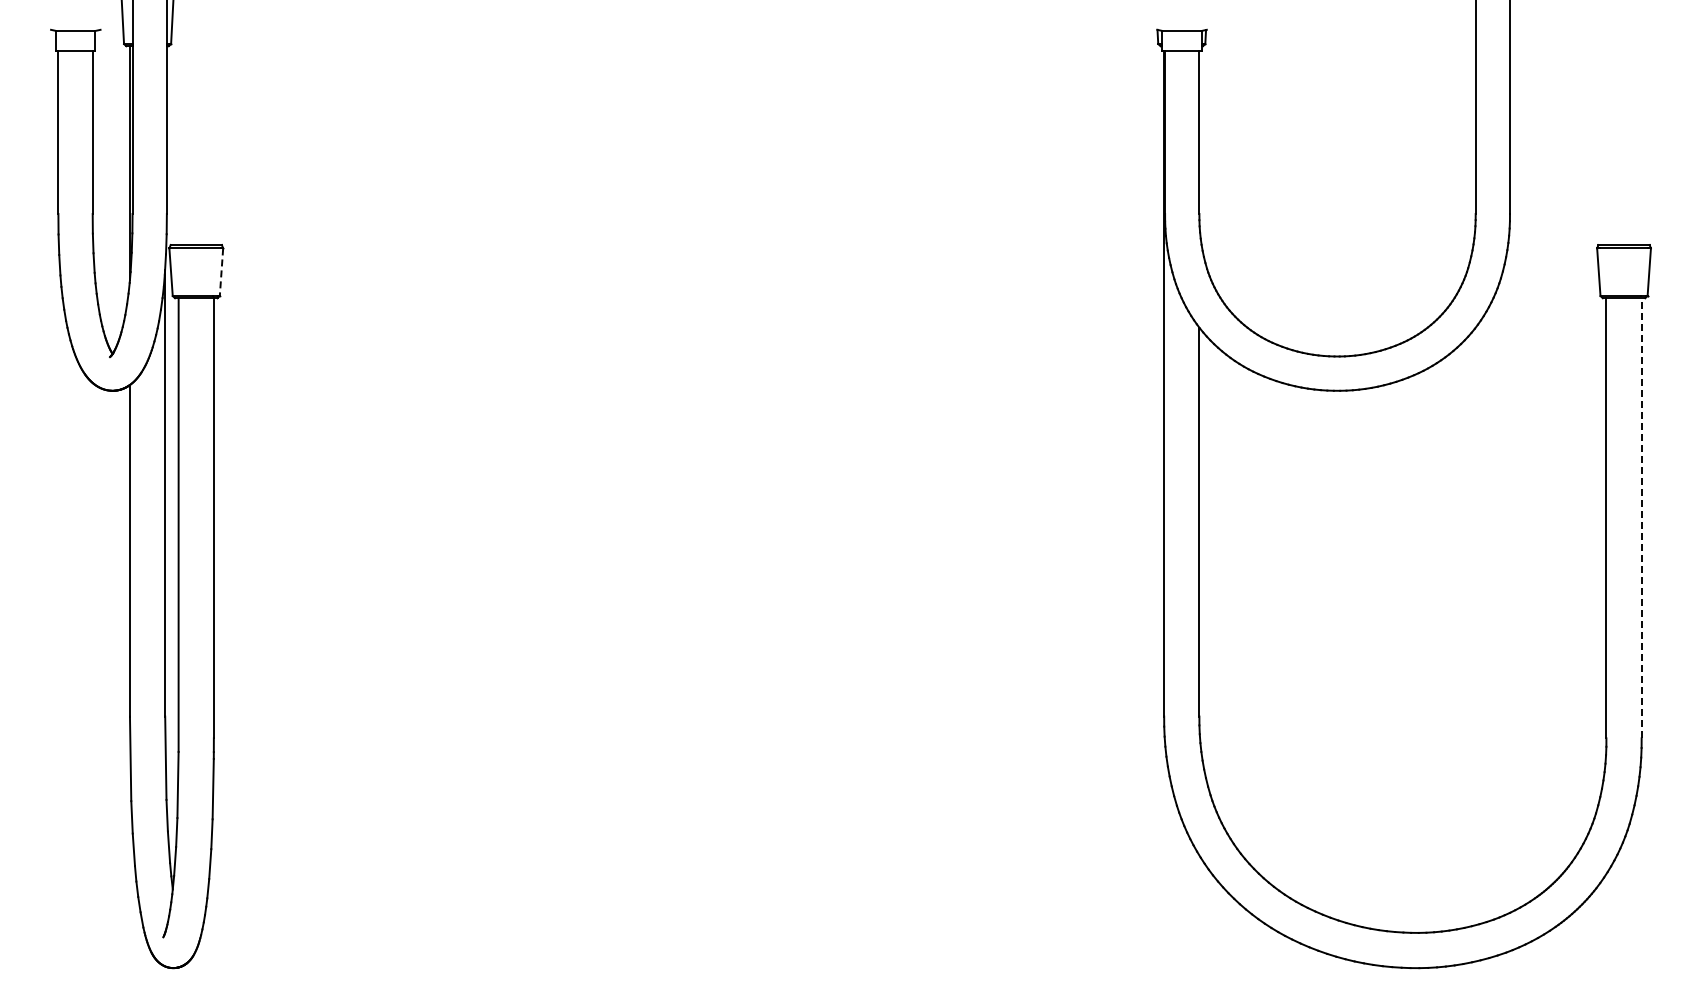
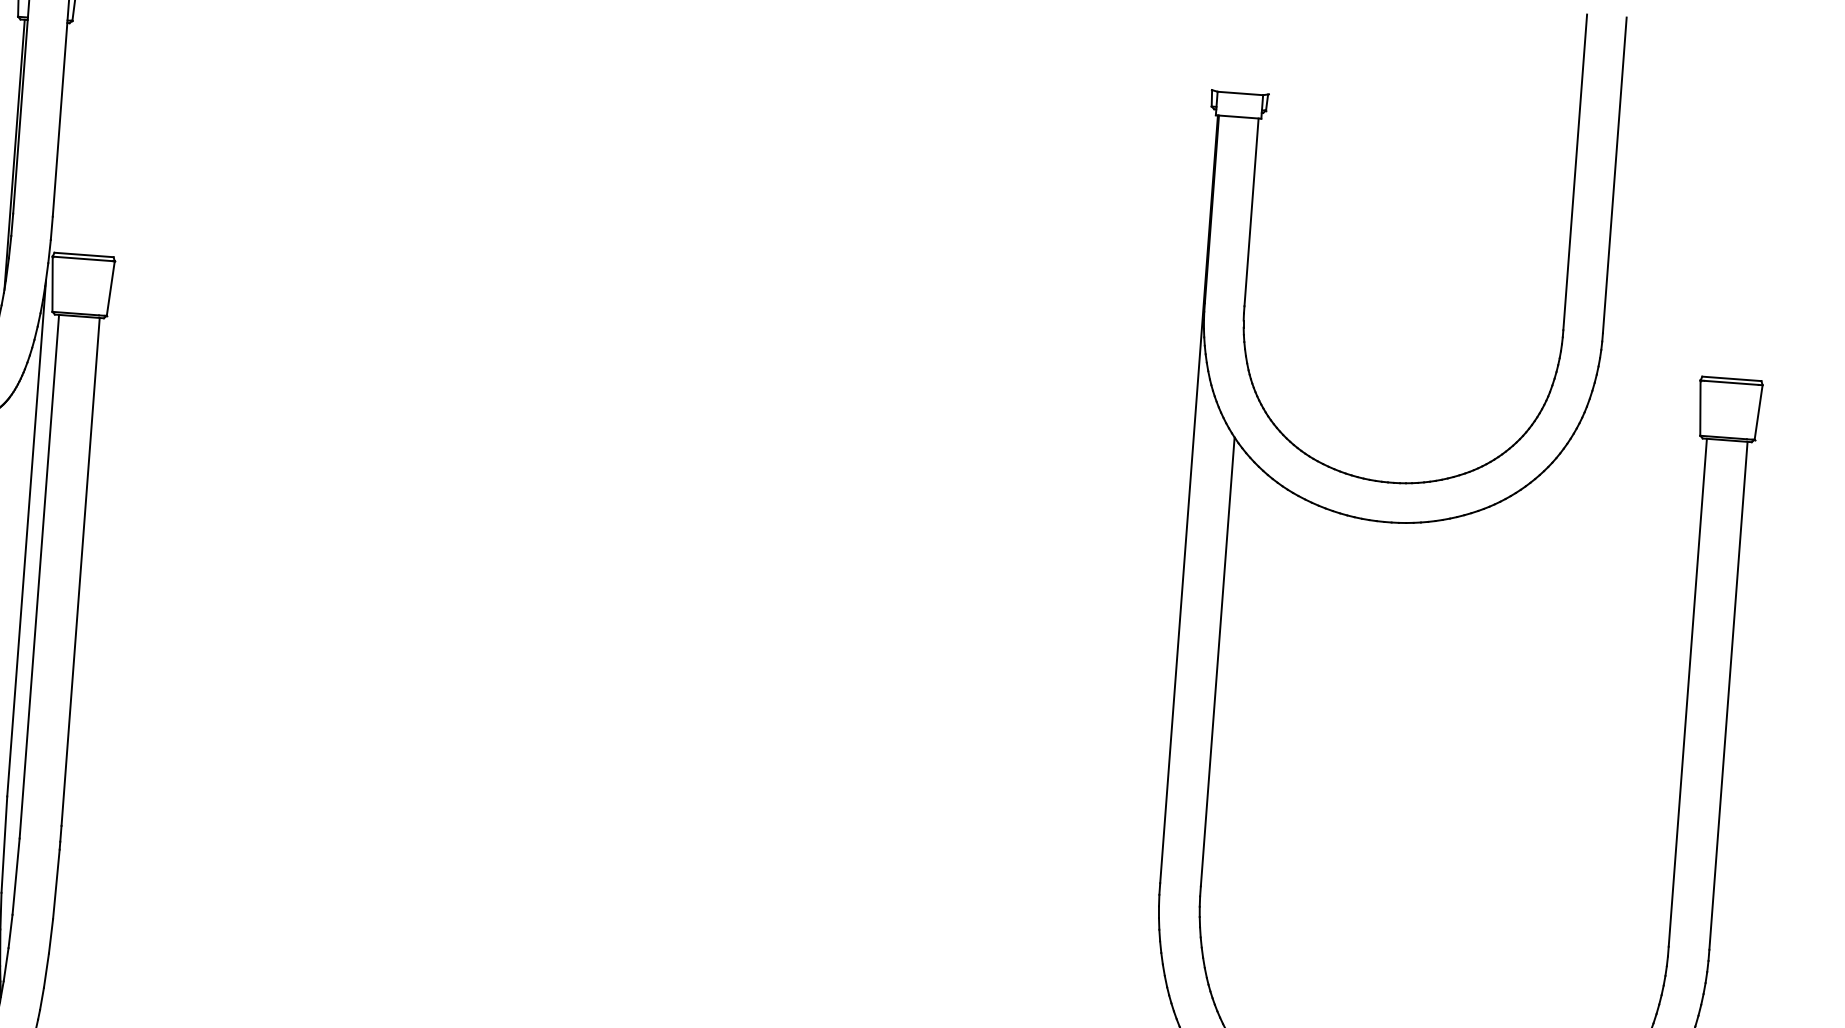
line: (221, 272) -> (110, 288), dashed -> solid
line: (1641, 517) -> (1728, 694), dashed -> solid

